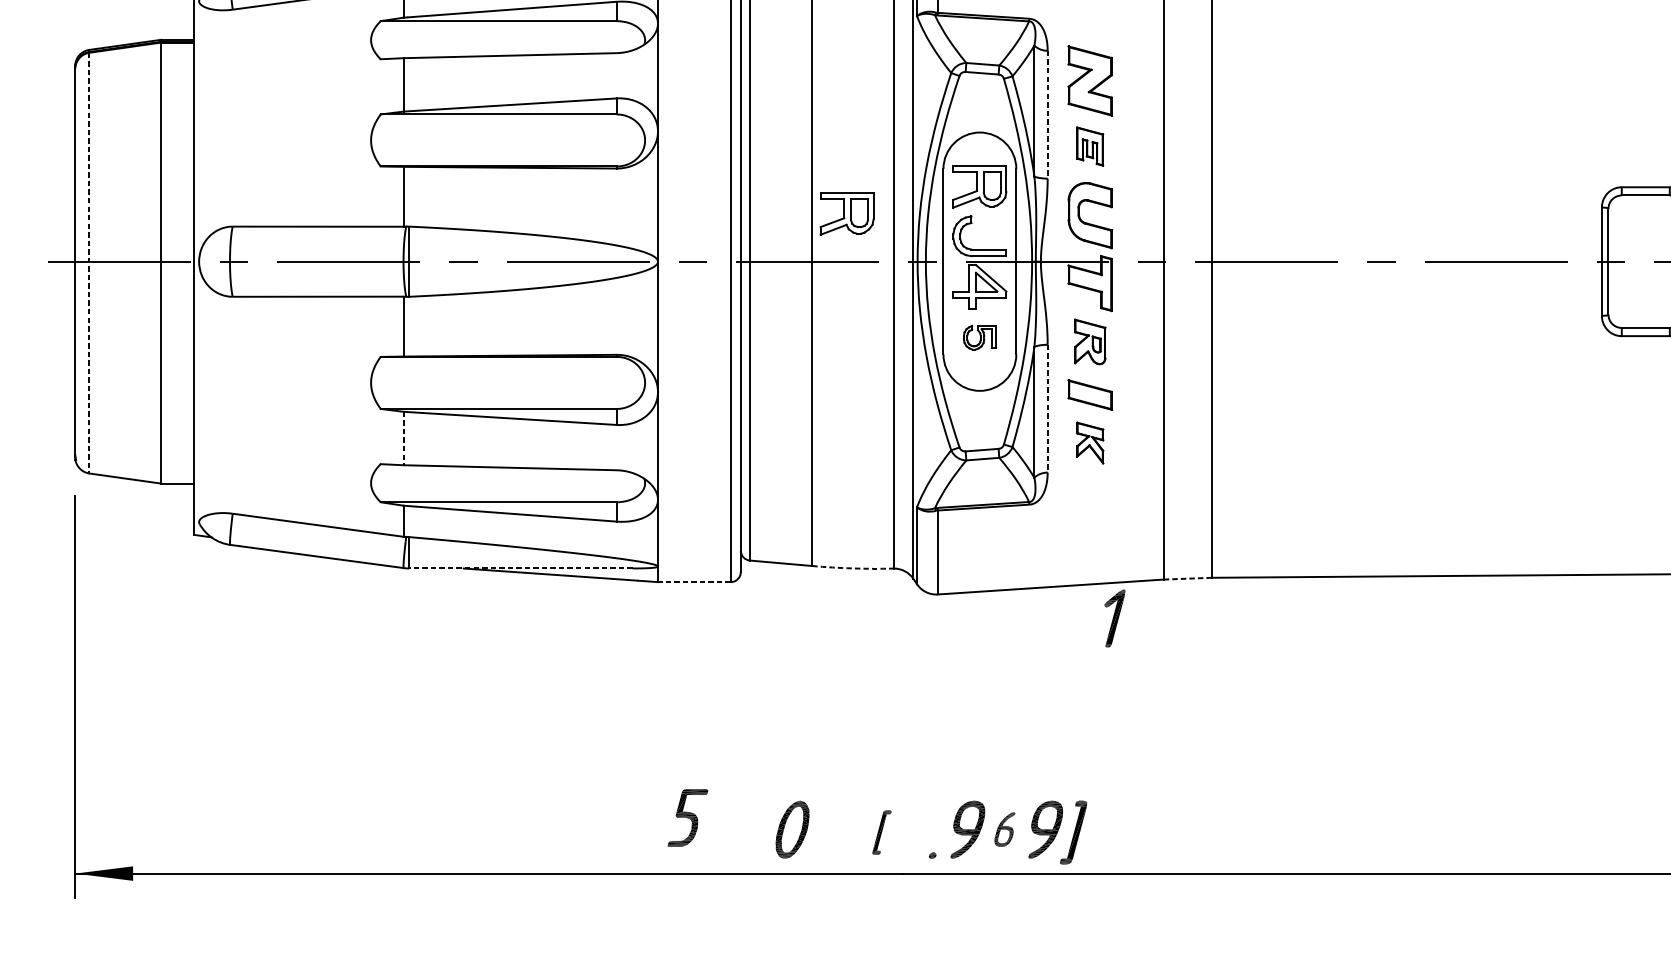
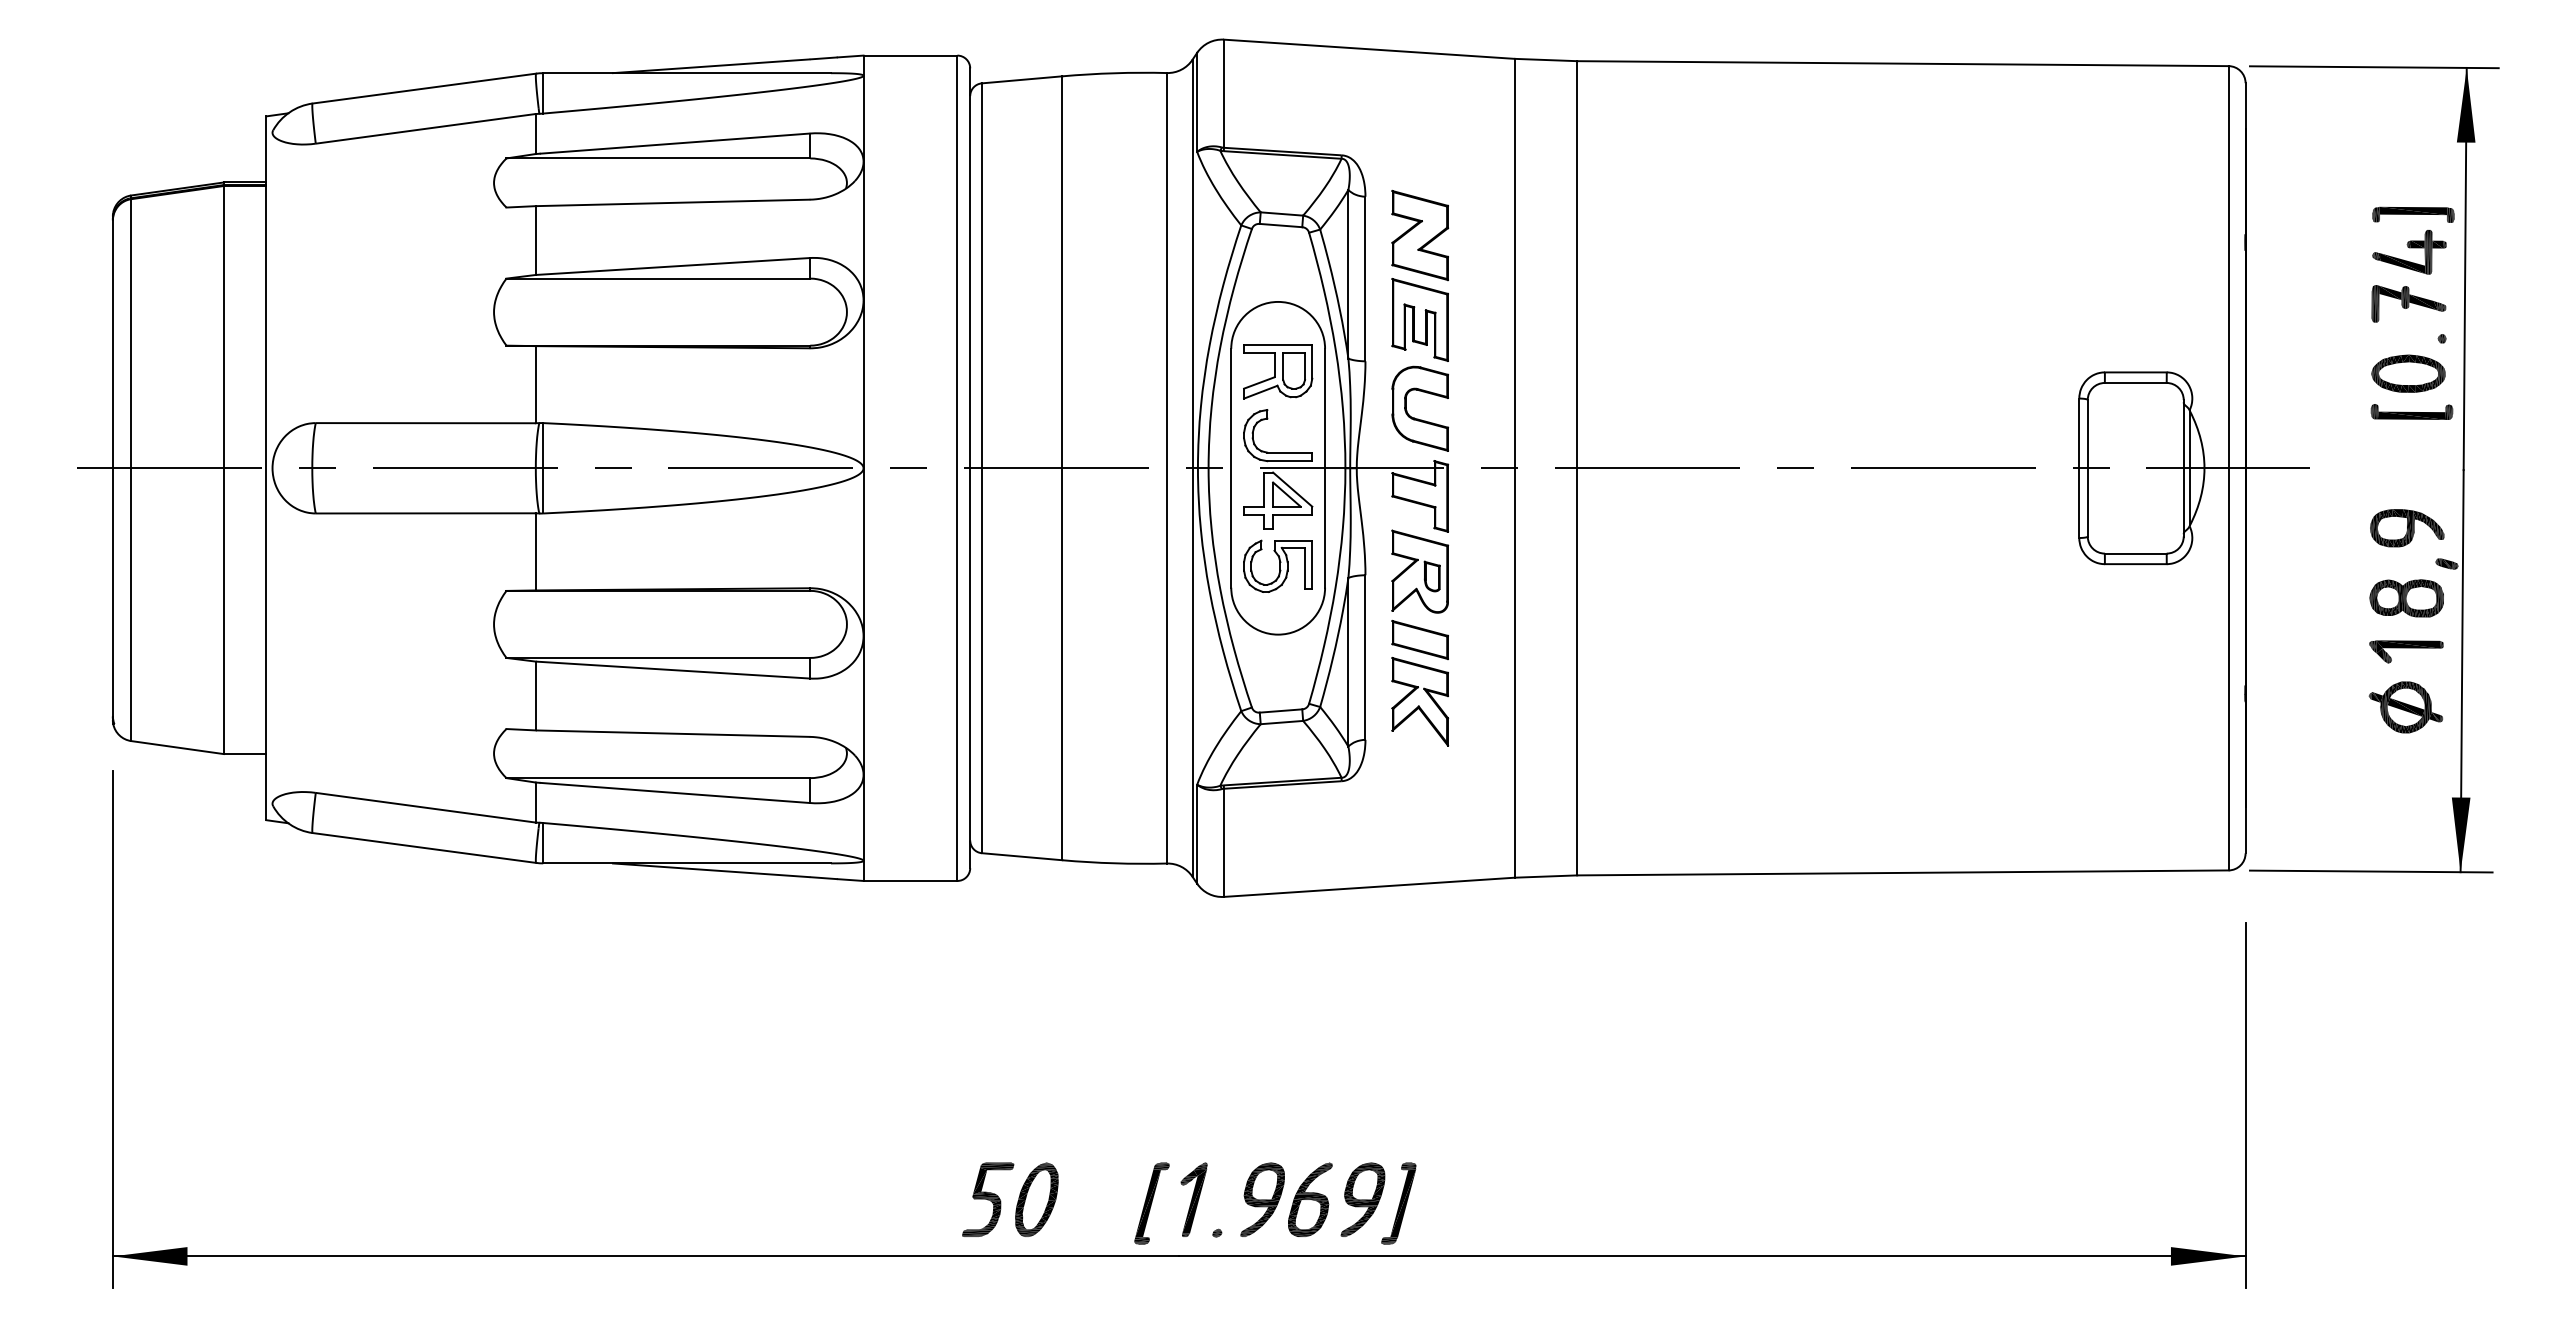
line: (1047, 115) -> (1365, 279), dashed -> solid
part: (1089, 146) -> (1419, 319), size x1.67
part: (847, 213) -> (1107, 406), removed
line: (89, 263) -> (131, 470), dashed -> solid
part: (979, 337) -> (1277, 565), size x1.67
part: (1090, 341) -> (1420, 571), size x1.43
line: (1047, 409) -> (1365, 658), dashed -> solid
line: (403, 438) -> (535, 696), dashed -> solid
part: (1090, 442) -> (1420, 701), size x1.67
line: (521, 568) -> (687, 863), dashed -> solid
arc: (852, 568) -> (1114, 863), dashed -> solid
line: (1188, 578) -> (1546, 876), dashed -> solid
line: (694, 581) -> (910, 880), dashed -> solid
part: (1114, 618) -> (1193, 1199), moved
part: (688, 817) -> (988, 1199), moved
part: (1005, 829) -> (1310, 1199), size x1.67
part: (881, 832) -> (1151, 1203), size x1.43

